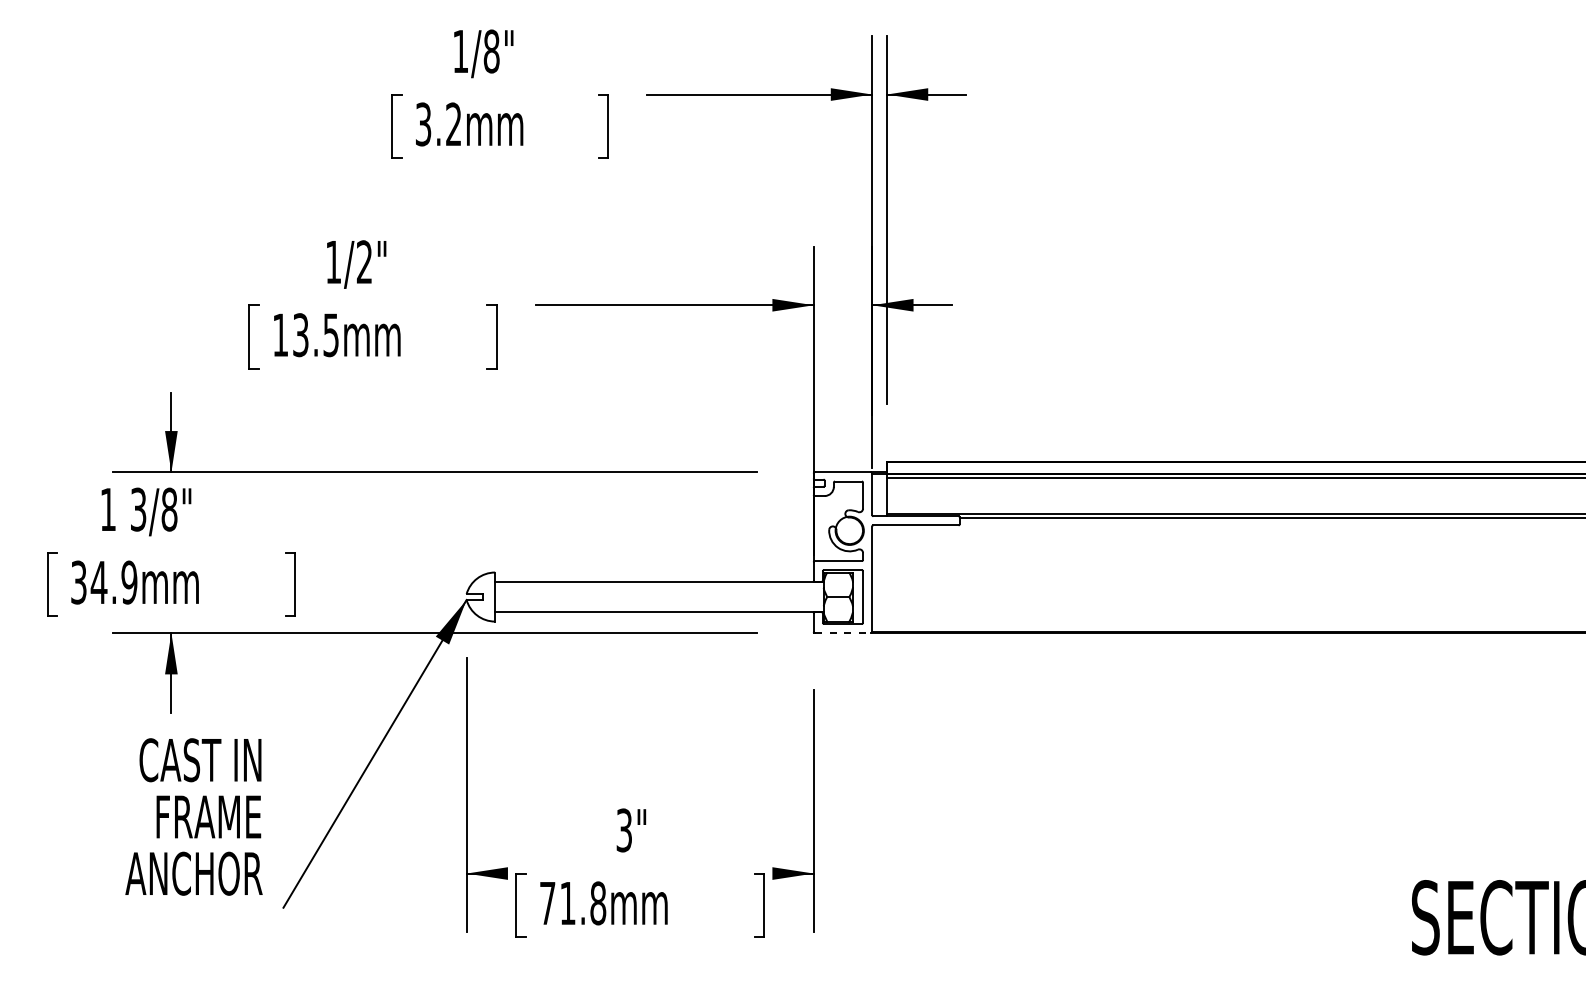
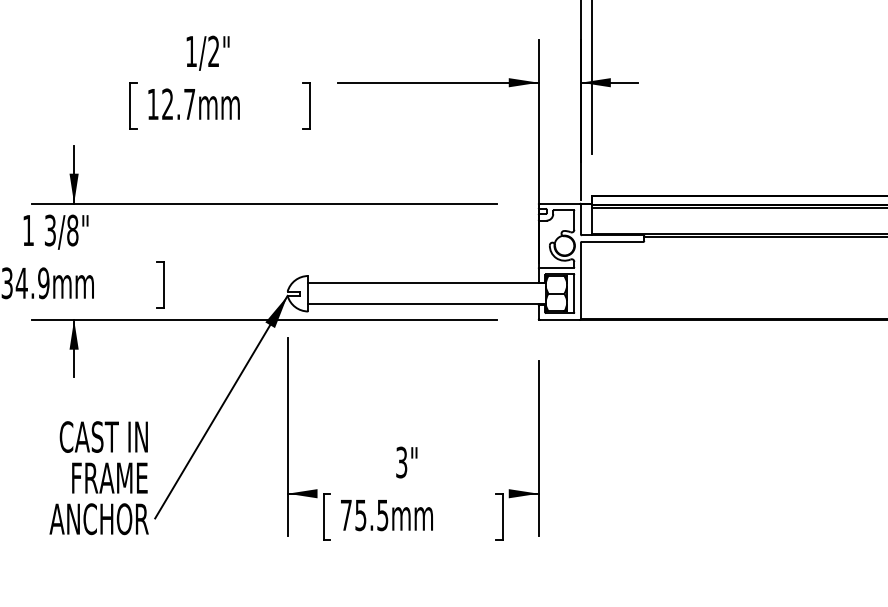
text: (315, 335) -> (178, 104), 13.5mm -> 12.7mm
line: (843, 633) -> (560, 320), dashed -> solid
text: (193, 816) -> (98, 477), moved
text: (583, 903) -> (372, 515), 71.8mm -> 75.5mm

